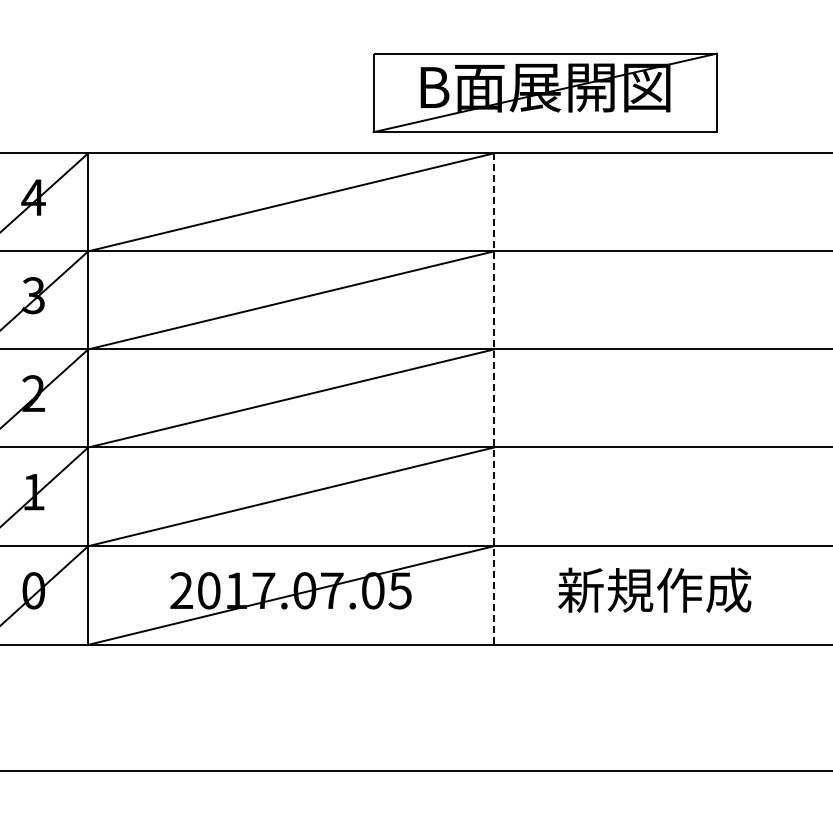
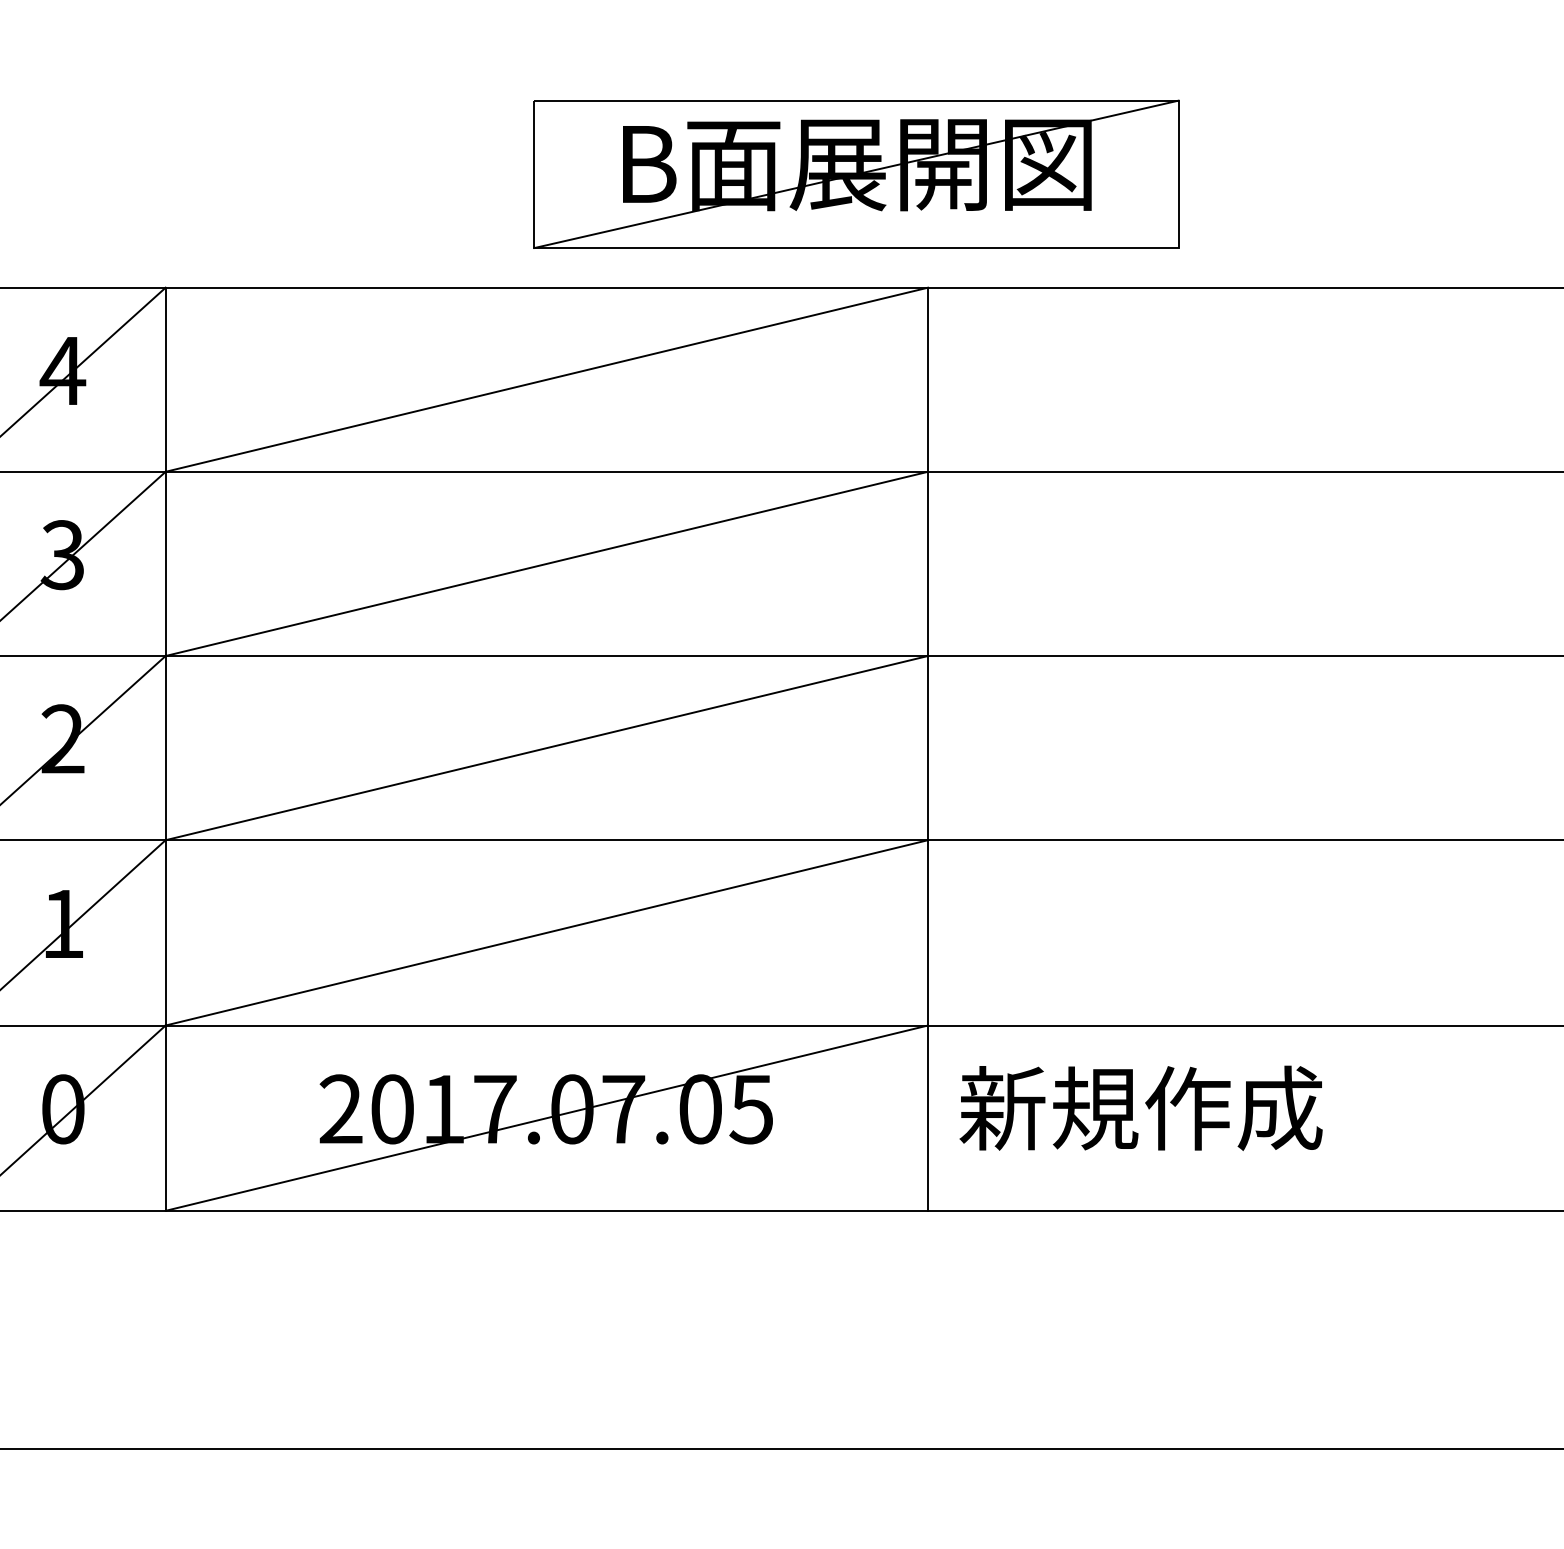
part: (544, 92) -> (855, 173), moved
line: (494, 399) -> (928, 750), dashed -> solid
text: (654, 589) -> (1140, 1106), moved

